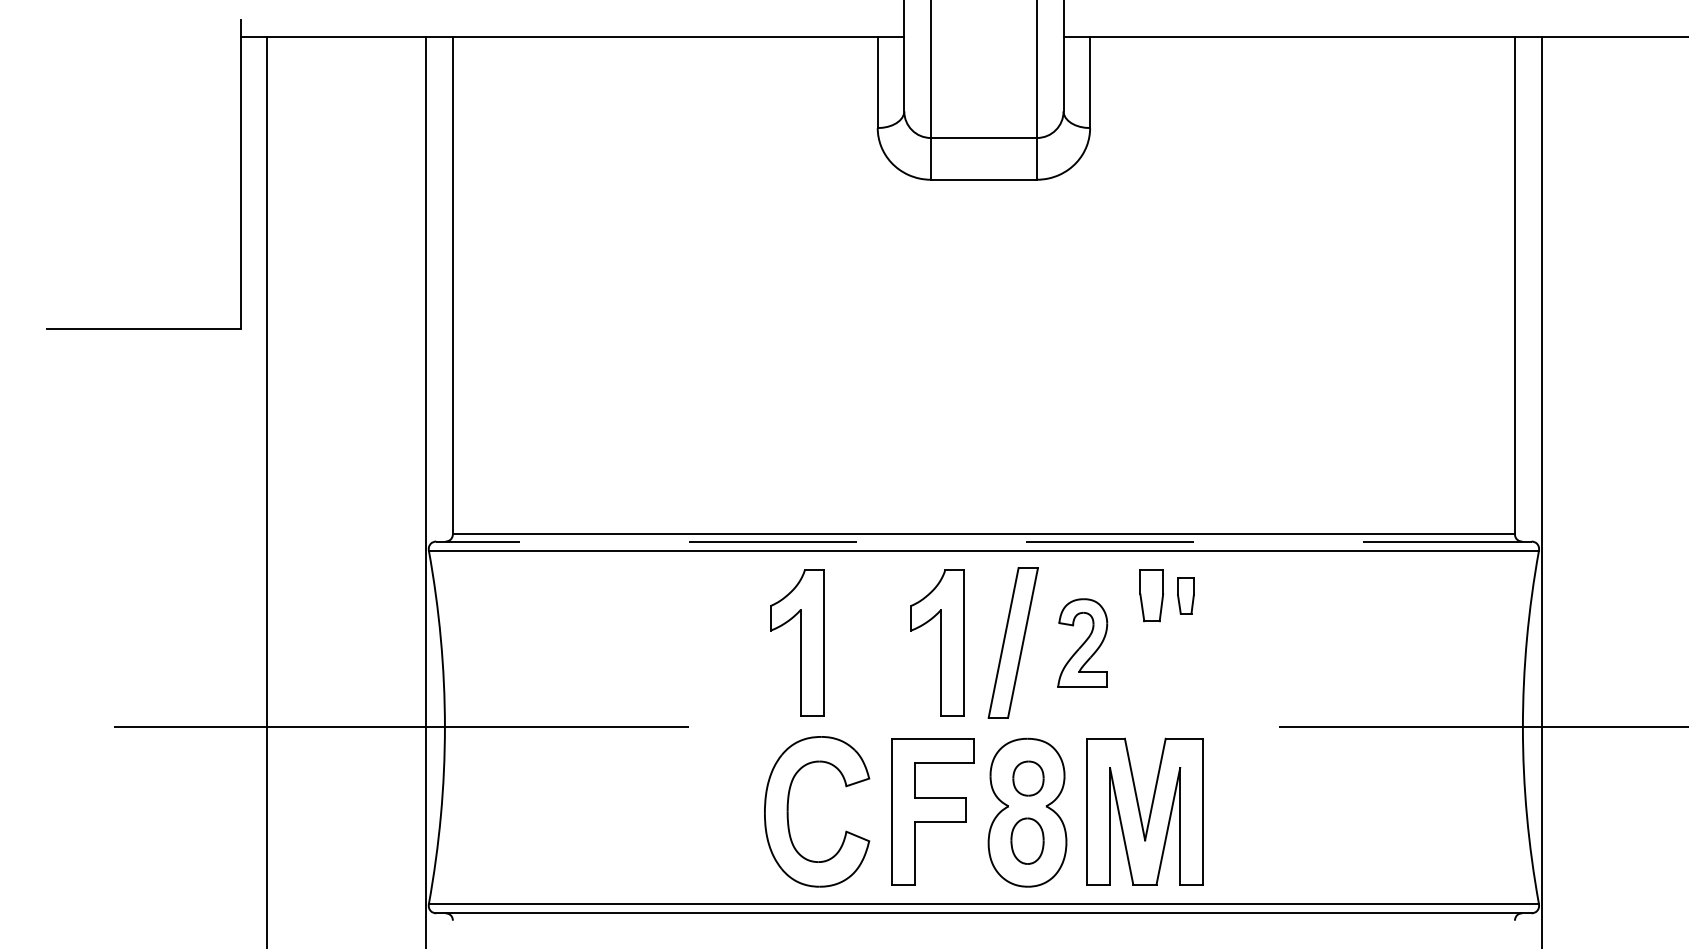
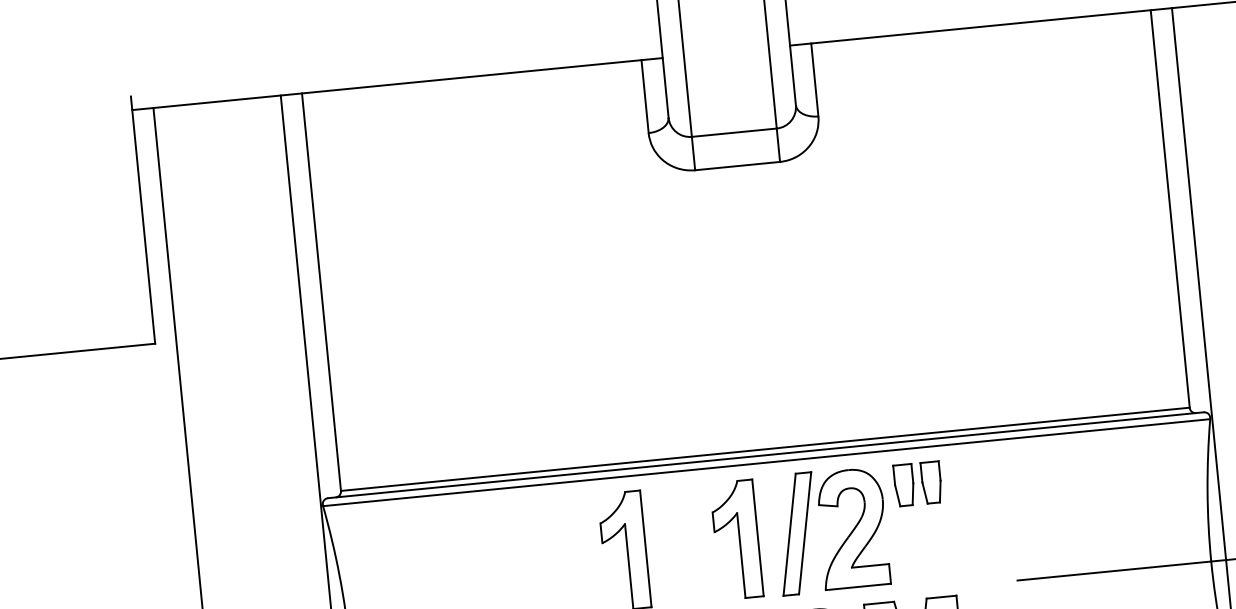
line: (983, 541) -> (765, 455), dashed -> solid
part: (1185, 595) -> (931, 482), size x1.43
part: (1082, 642) -> (852, 528), size x1.67

